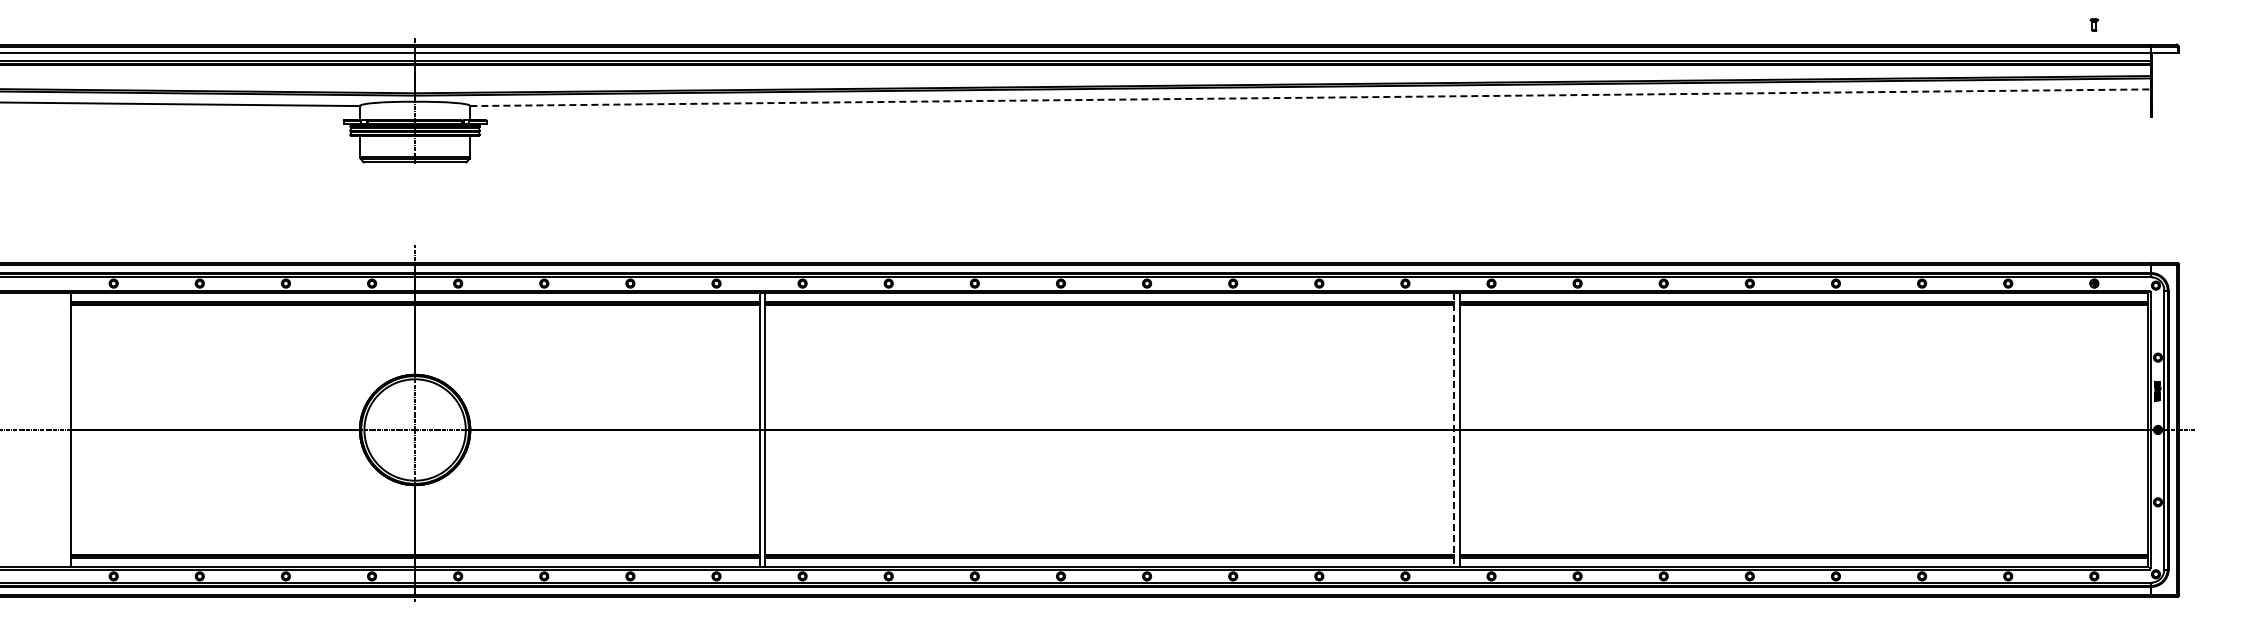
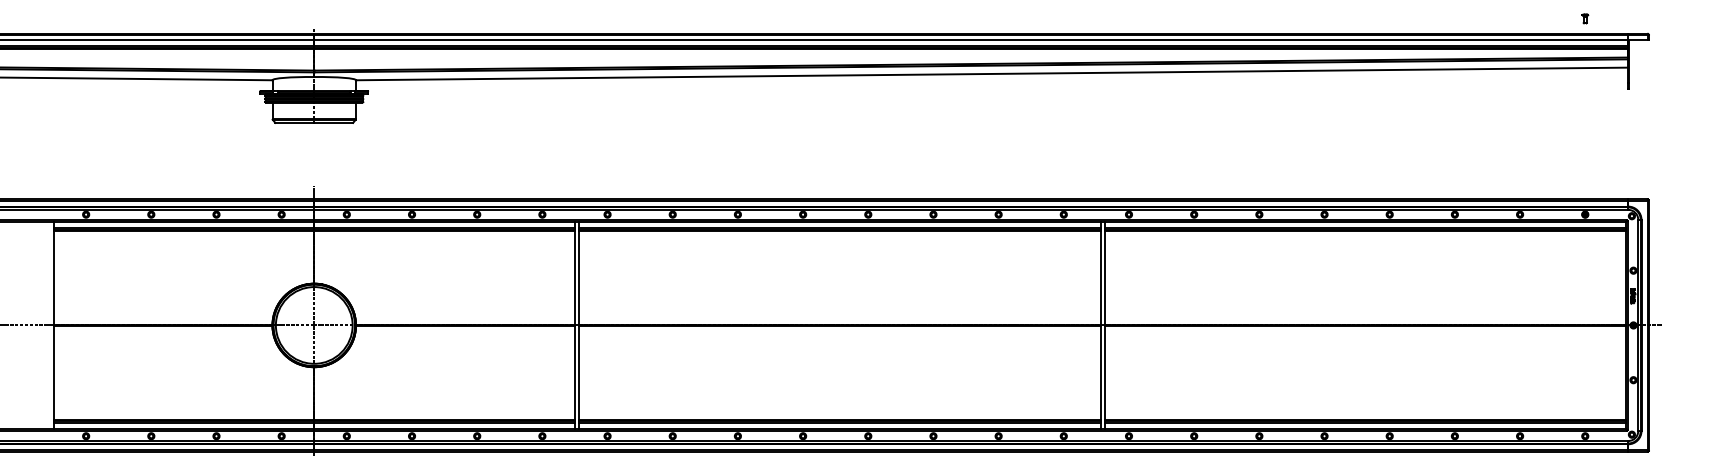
line: (1311, 97) -> (992, 73), dashed -> solid
line: (1453, 430) -> (1100, 325), dashed -> solid

